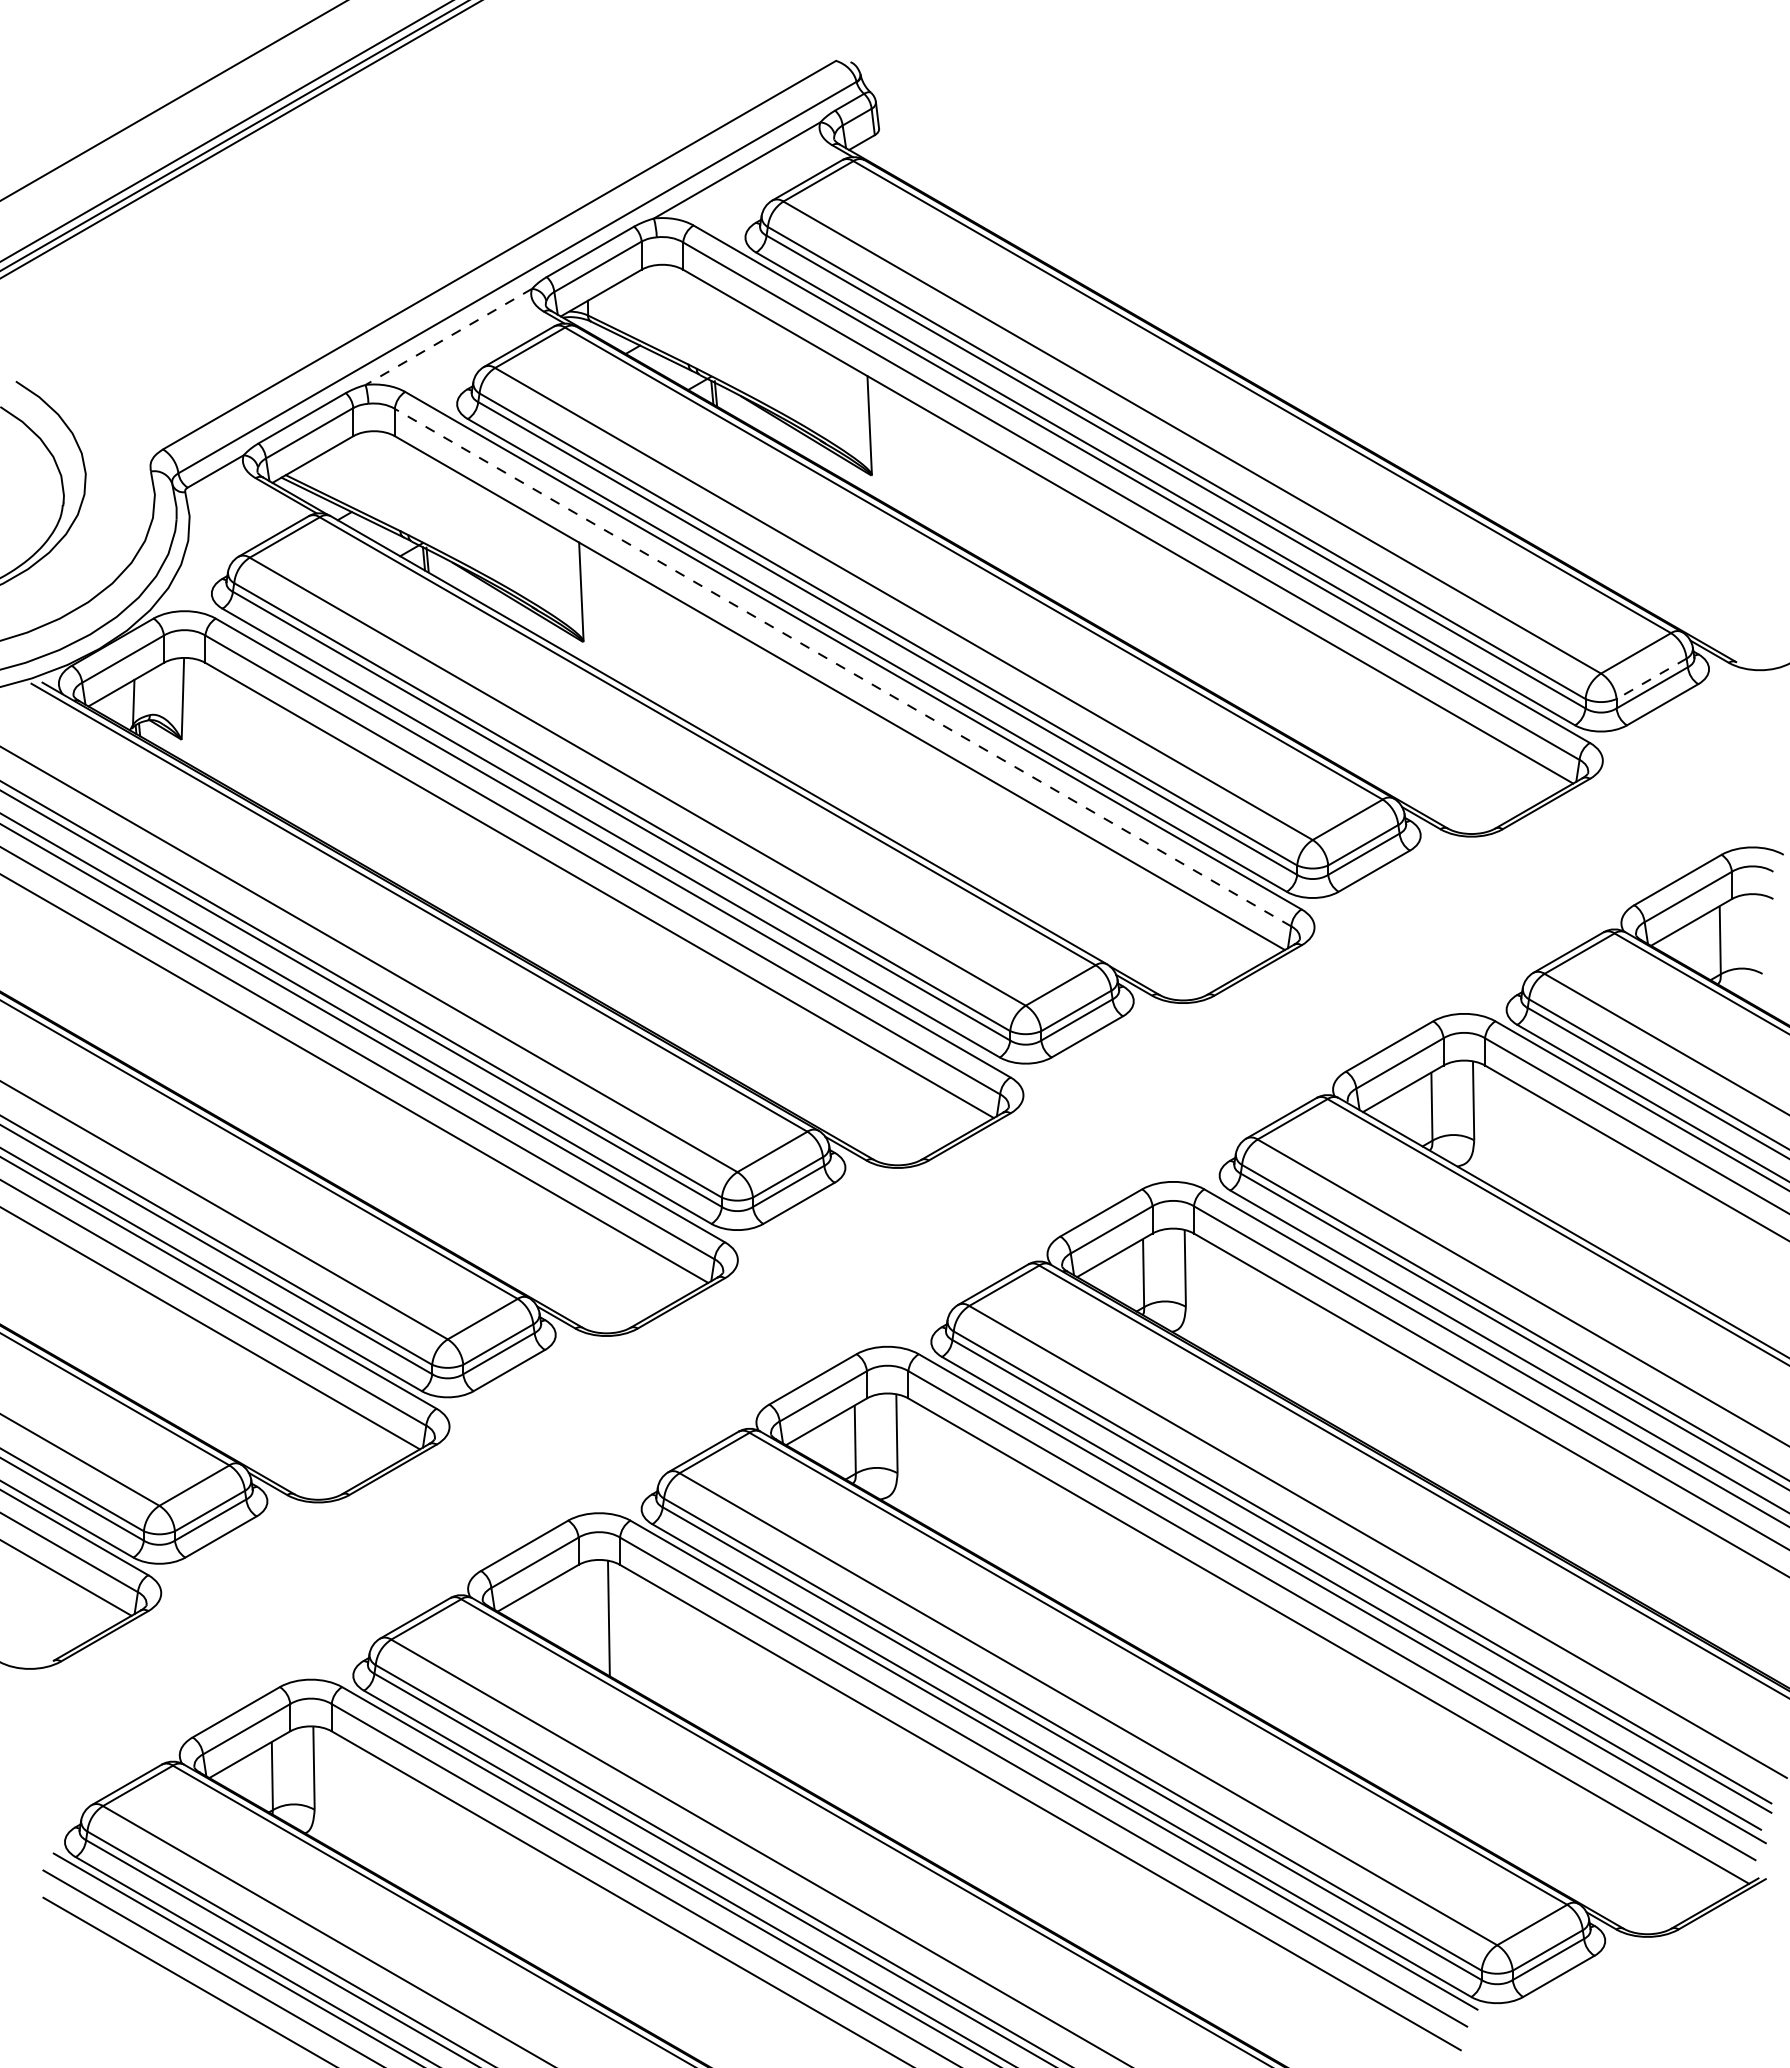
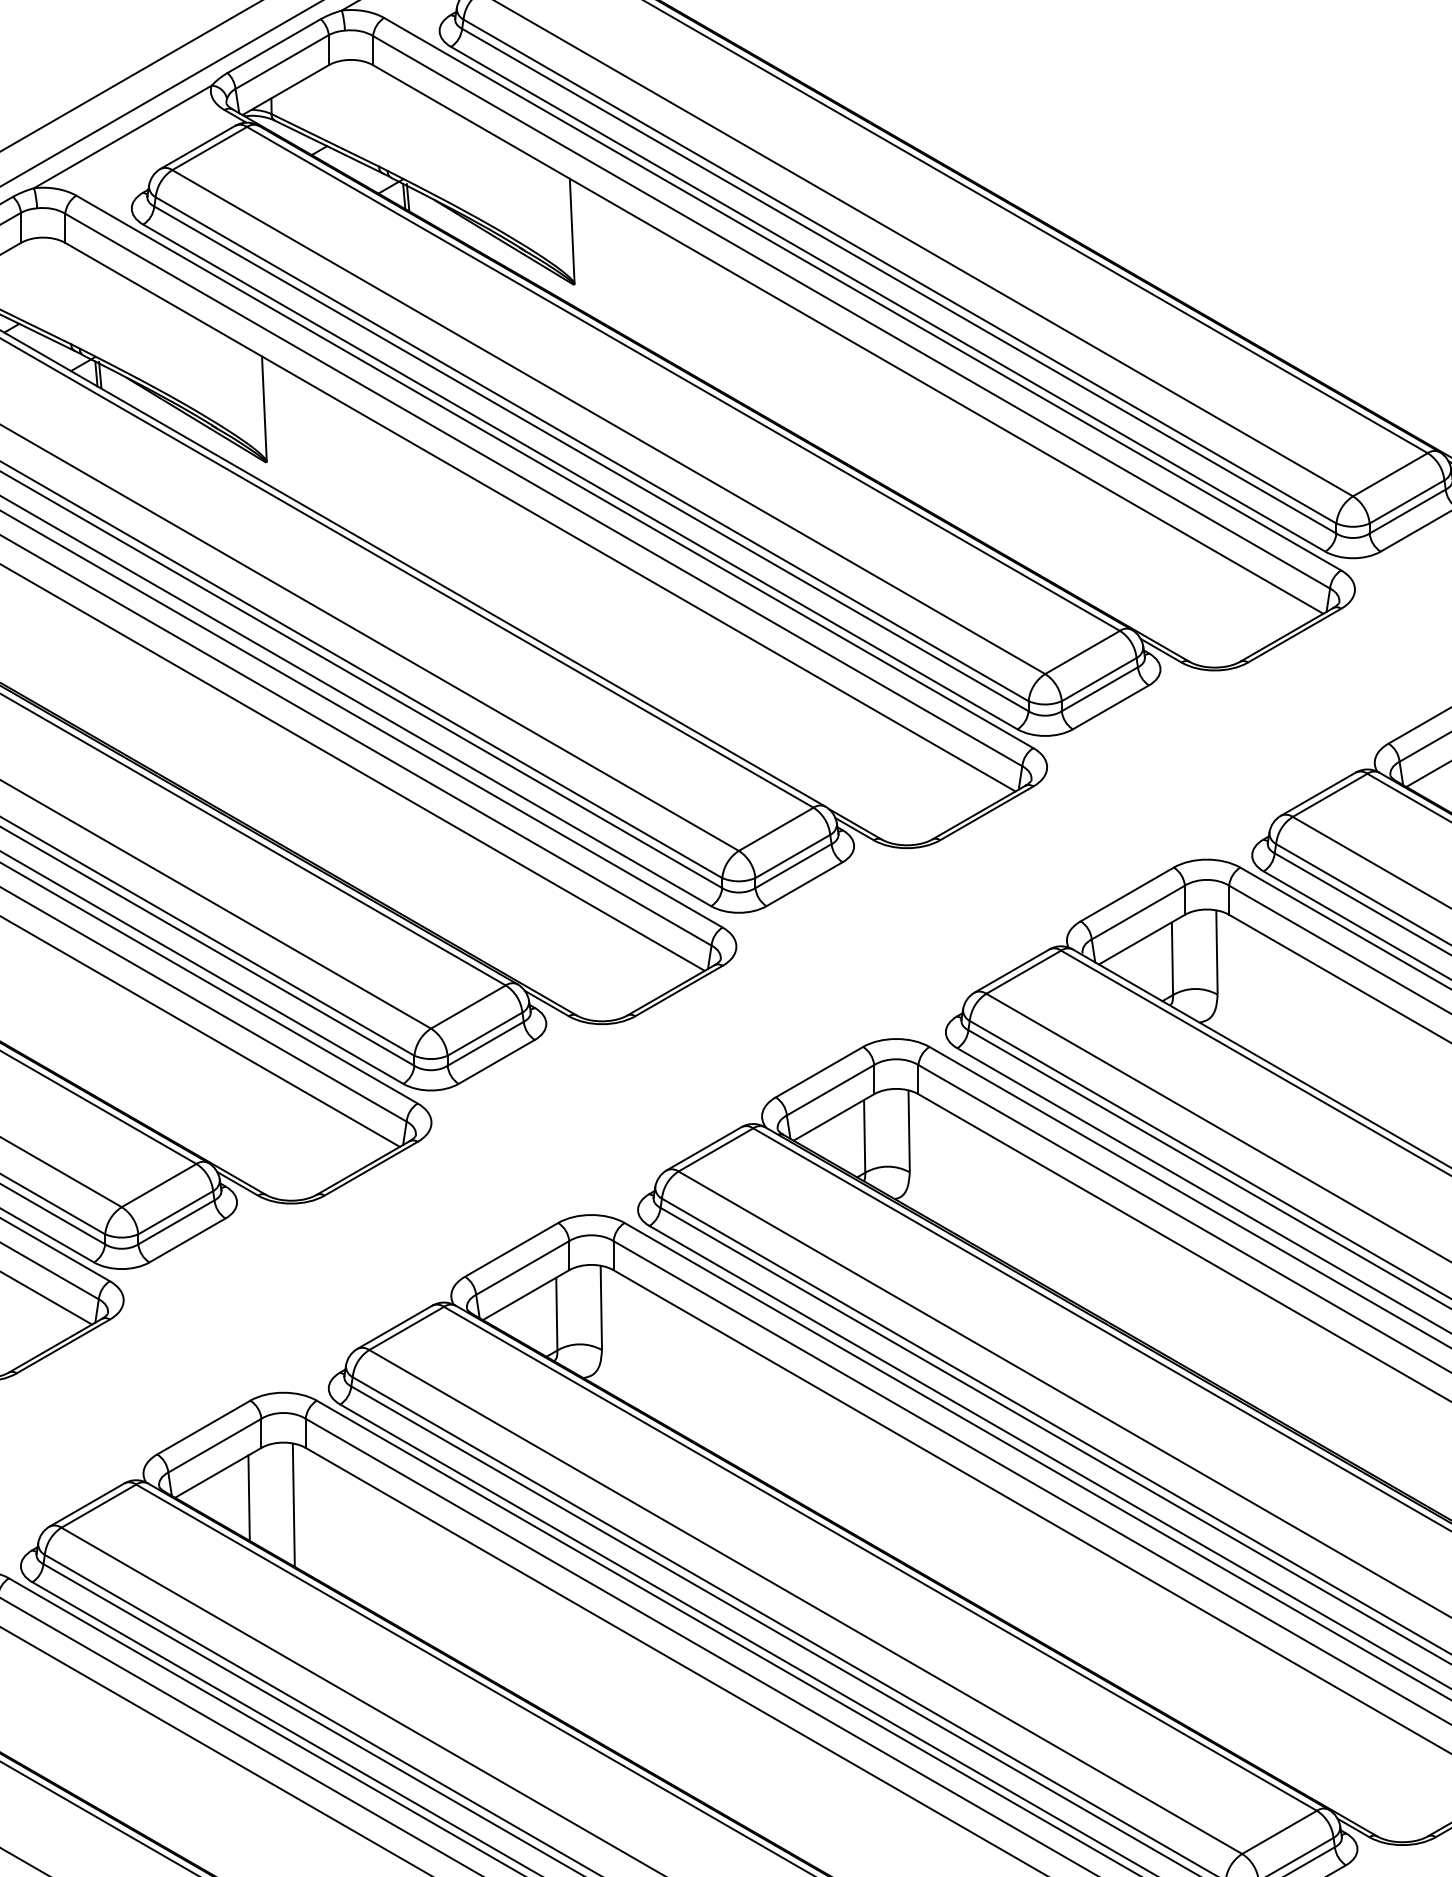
line: (448, 337) -> (122, 137), dashed -> solid
line: (843, 667) -> (544, 489), dashed -> solid
line: (1651, 679) -> (1406, 502), dashed -> solid
line: (566, 1611) -> (248, 1497), added

